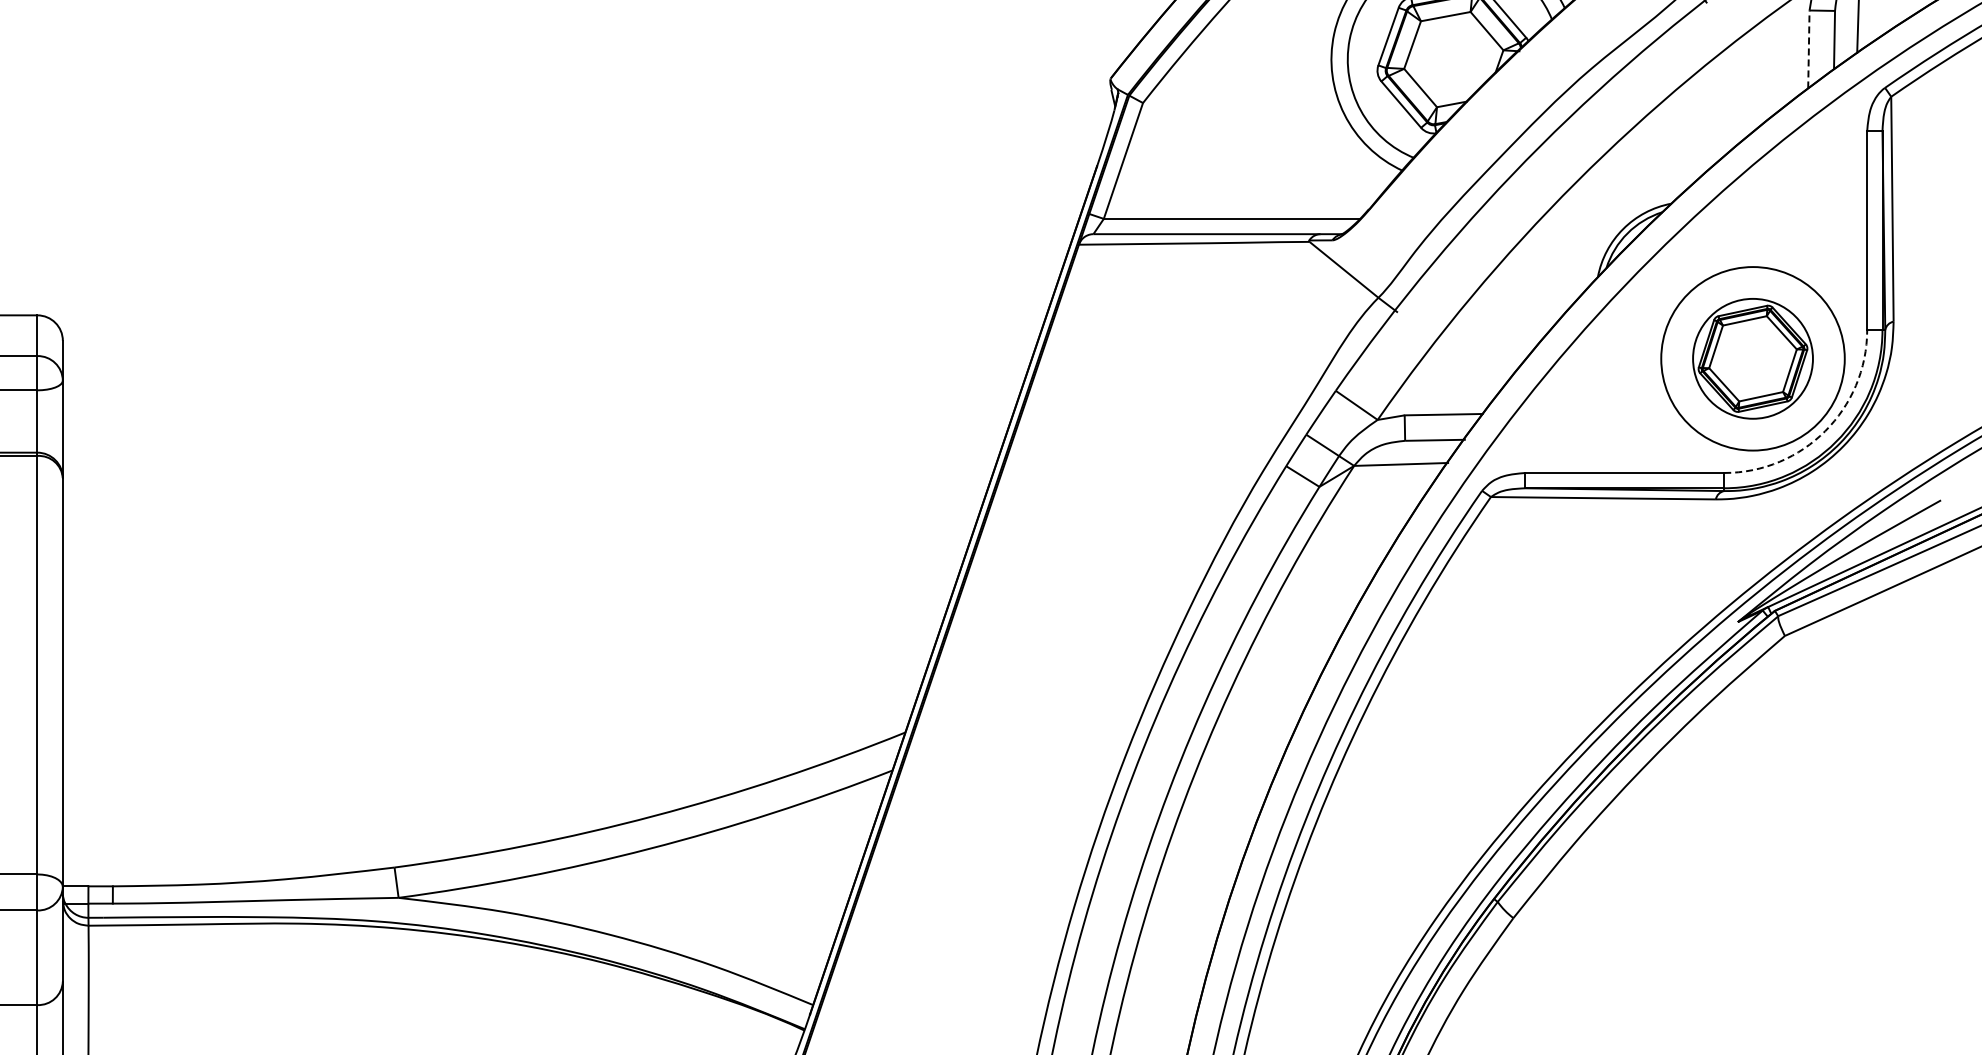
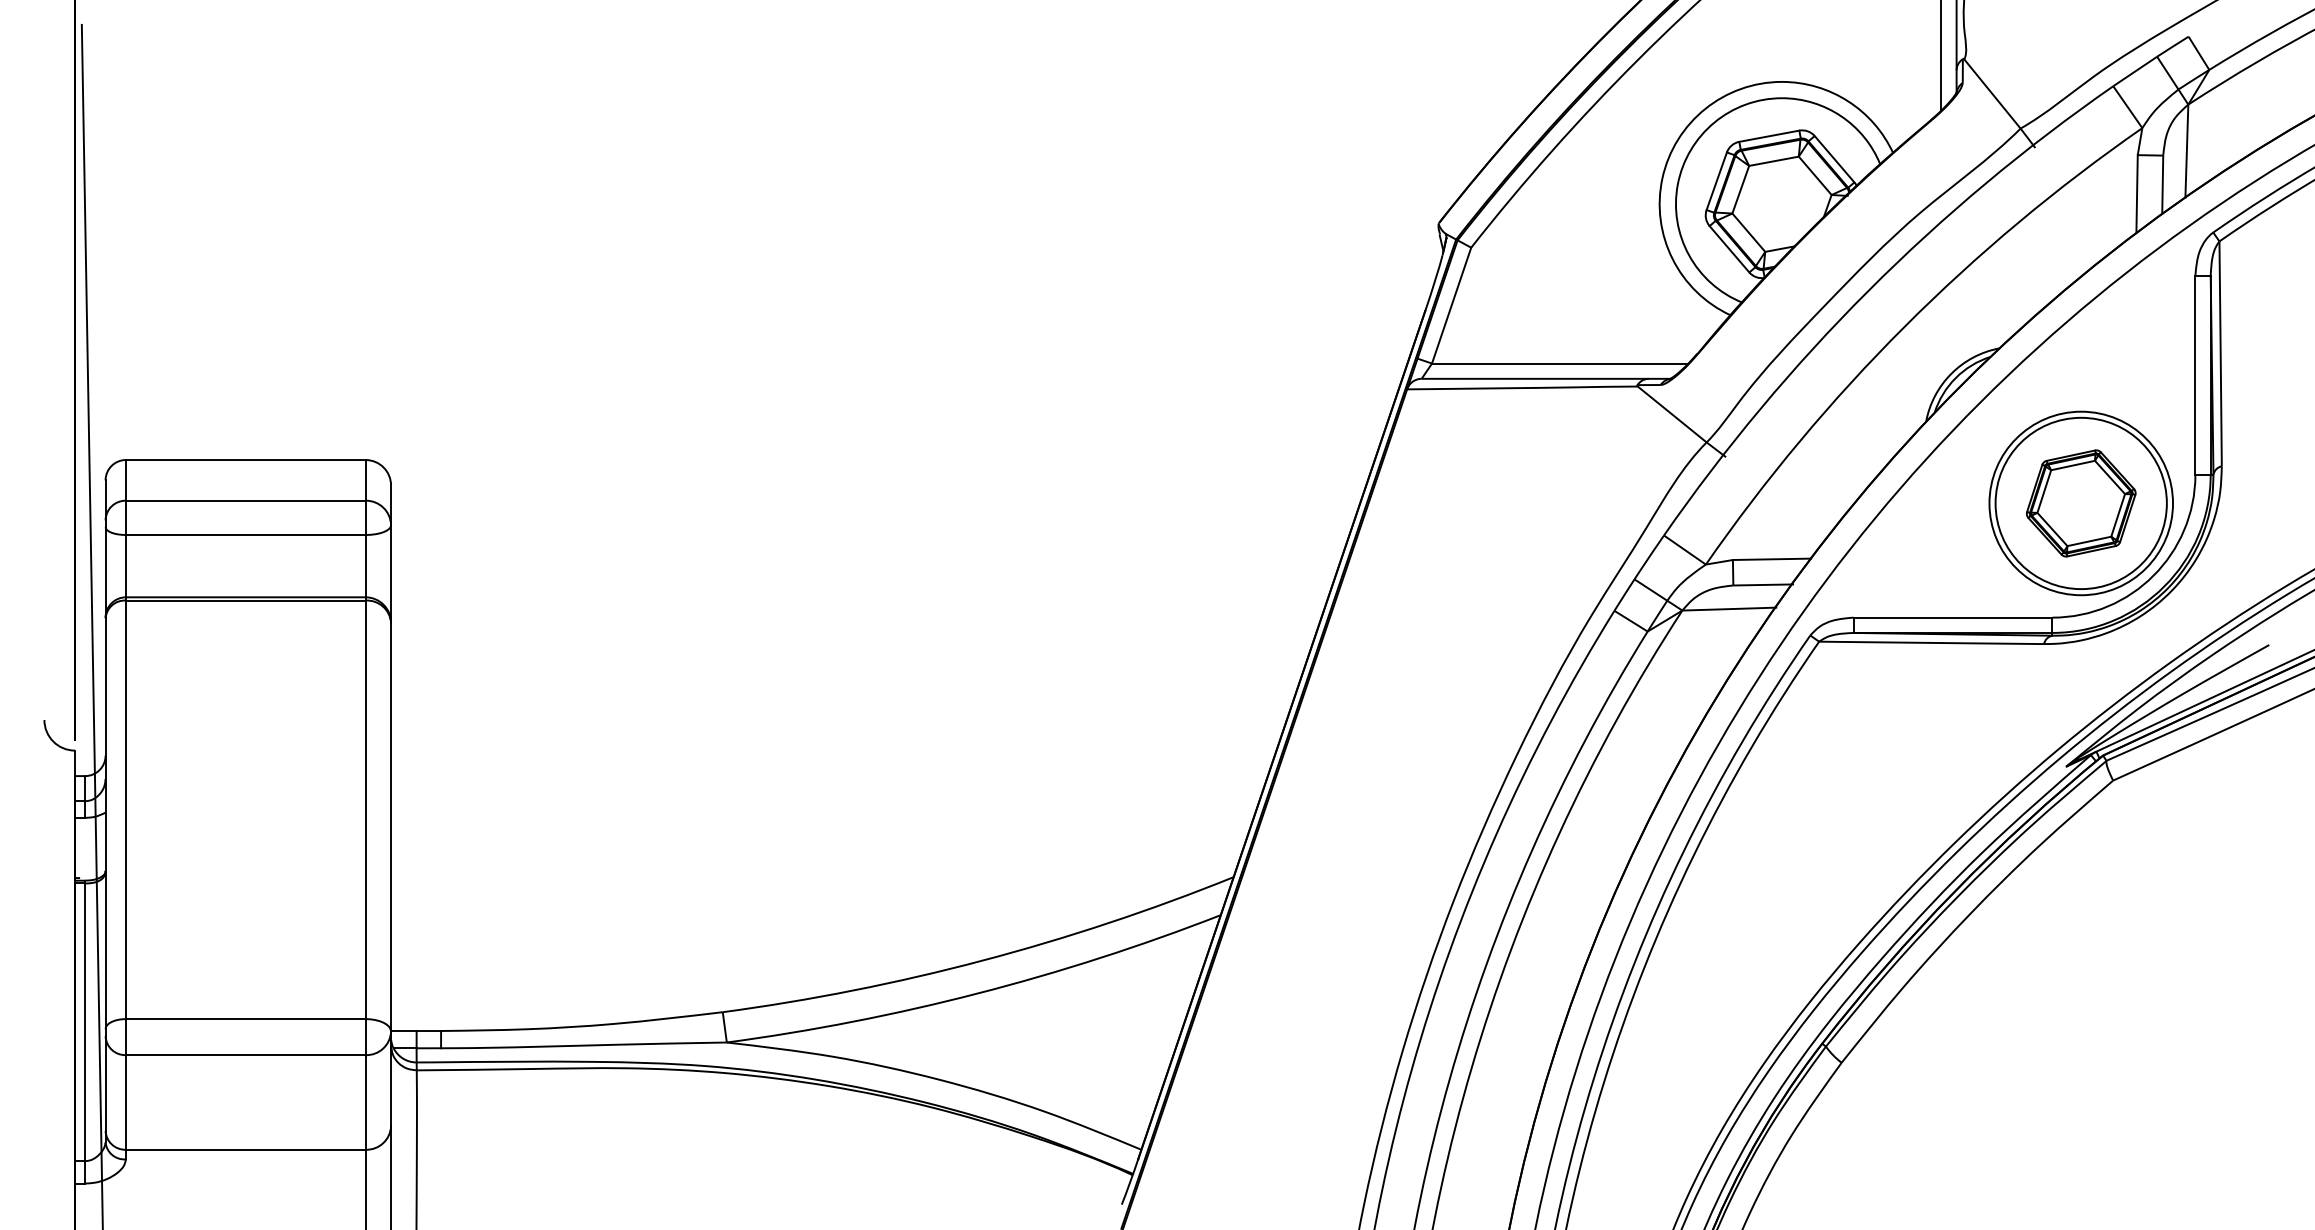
line: (1809, 49) -> (2137, 194), dashed -> solid
circle: (1752, 358) -> (2080, 503), size x1.43
arc: (1825, 430) -> (2153, 575), dashed -> solid

